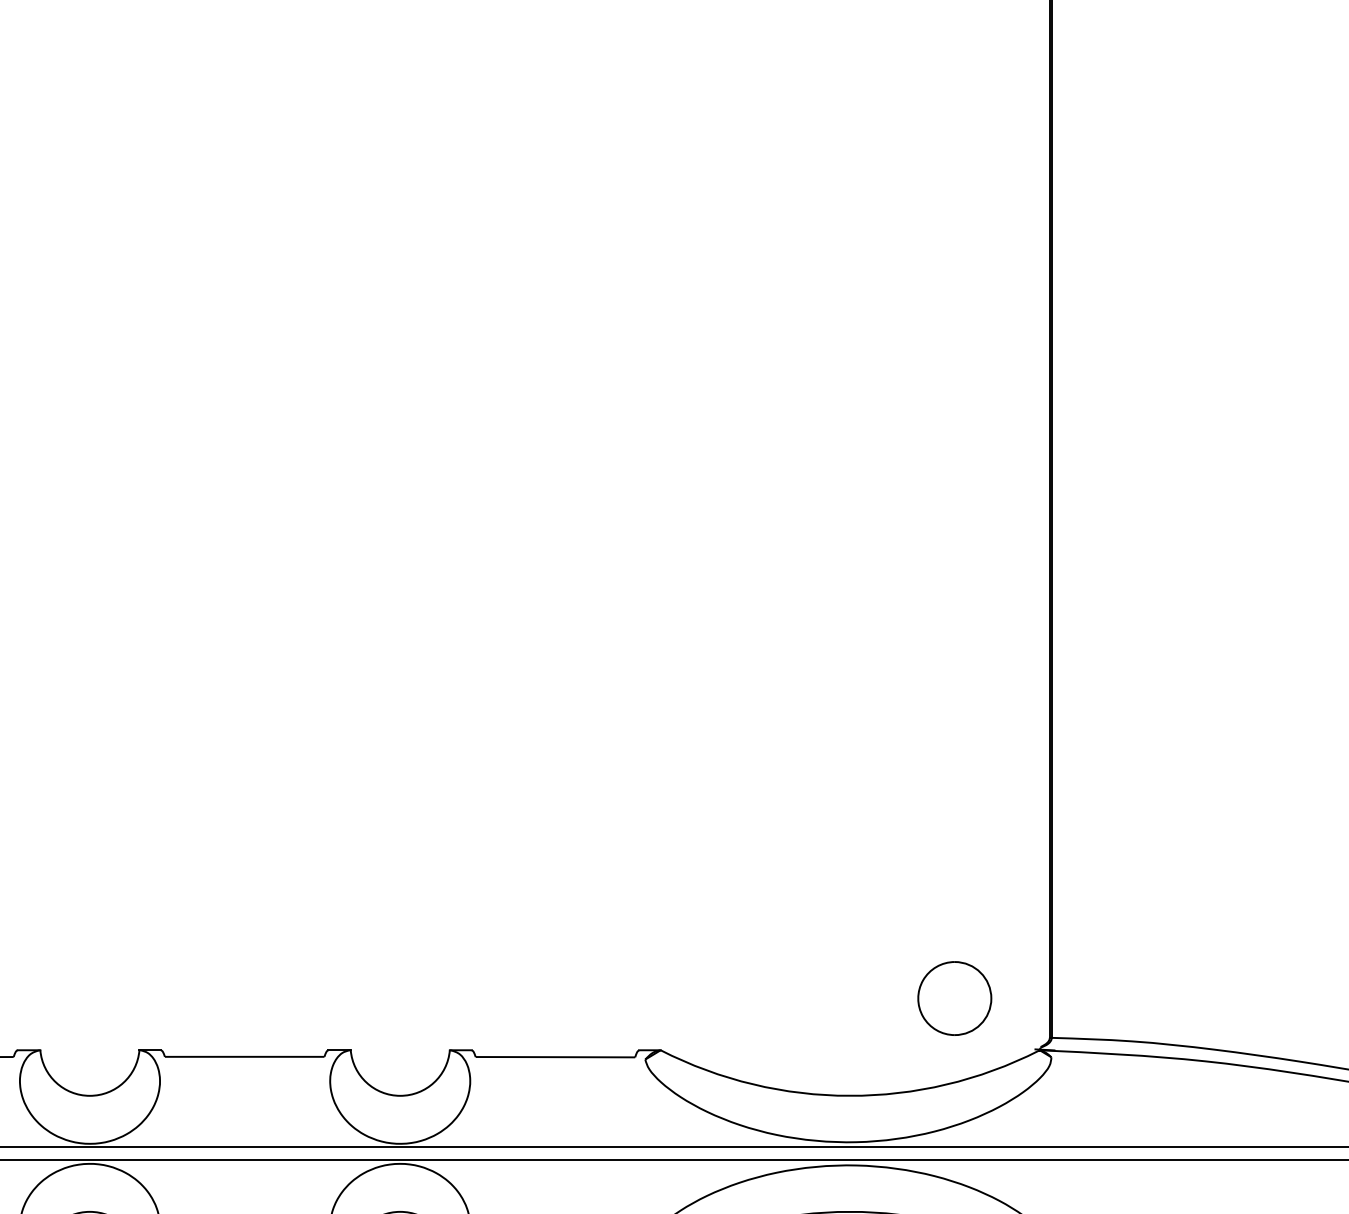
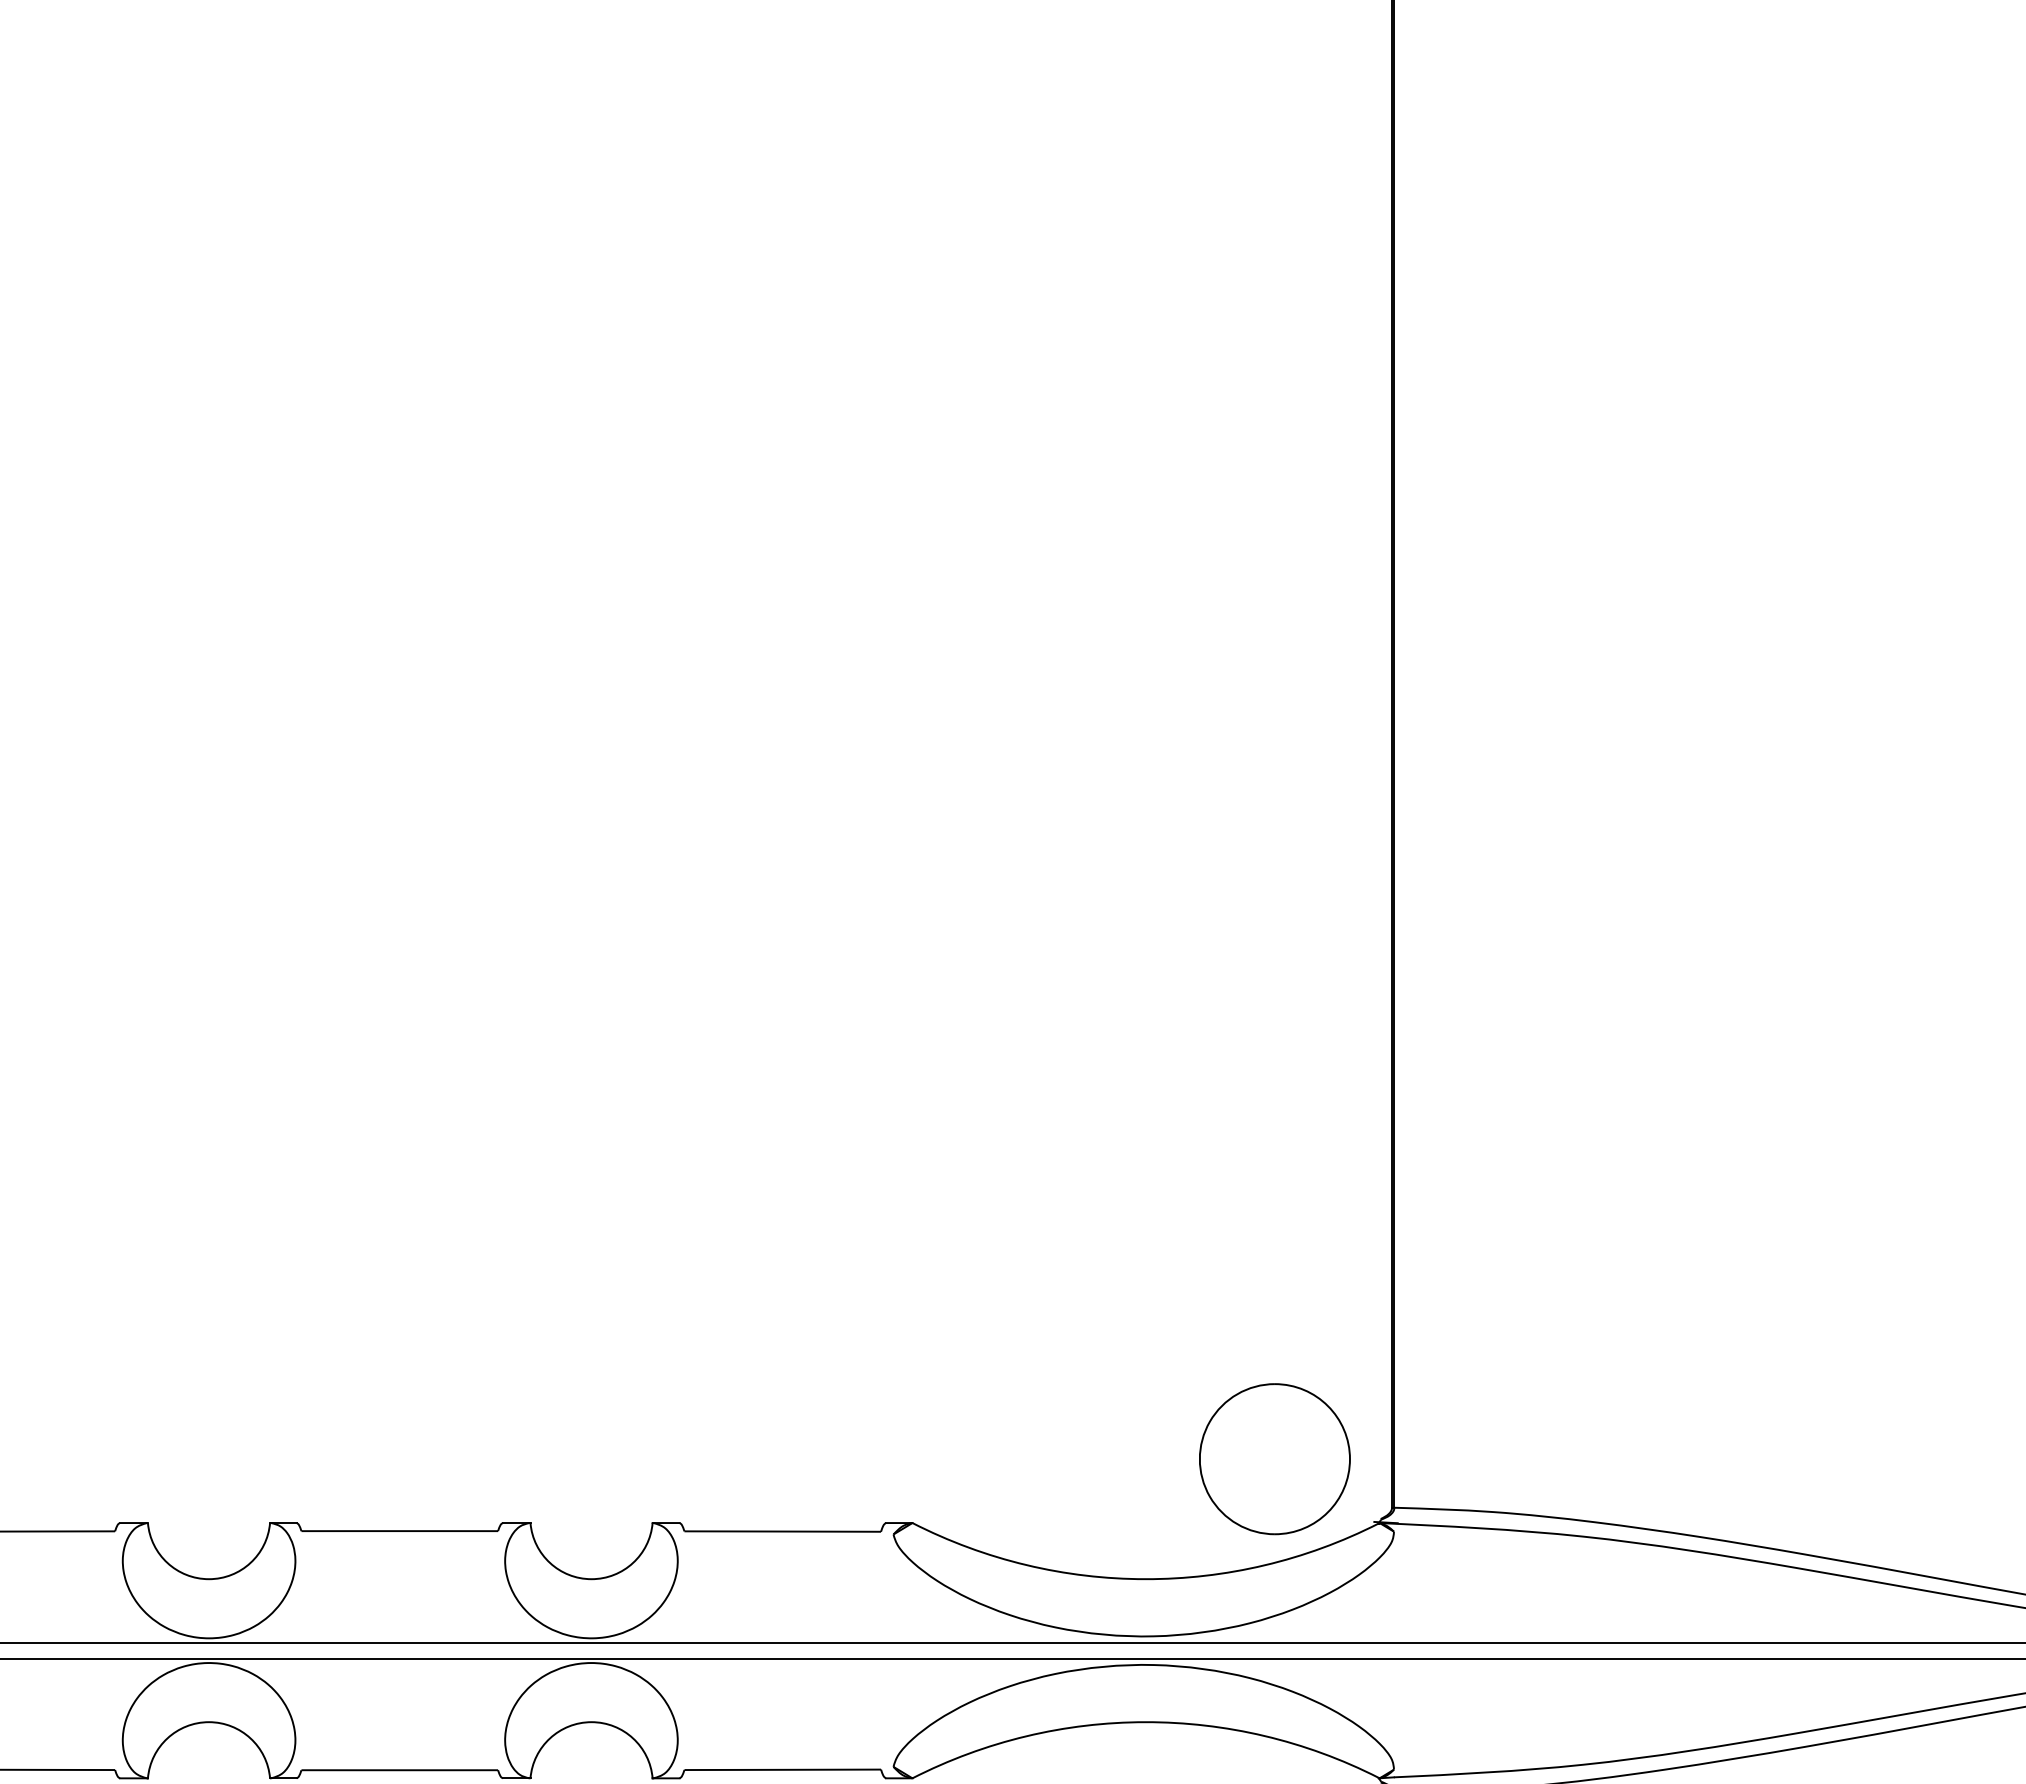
part: (954, 998) -> (1274, 1459), size x1.67

